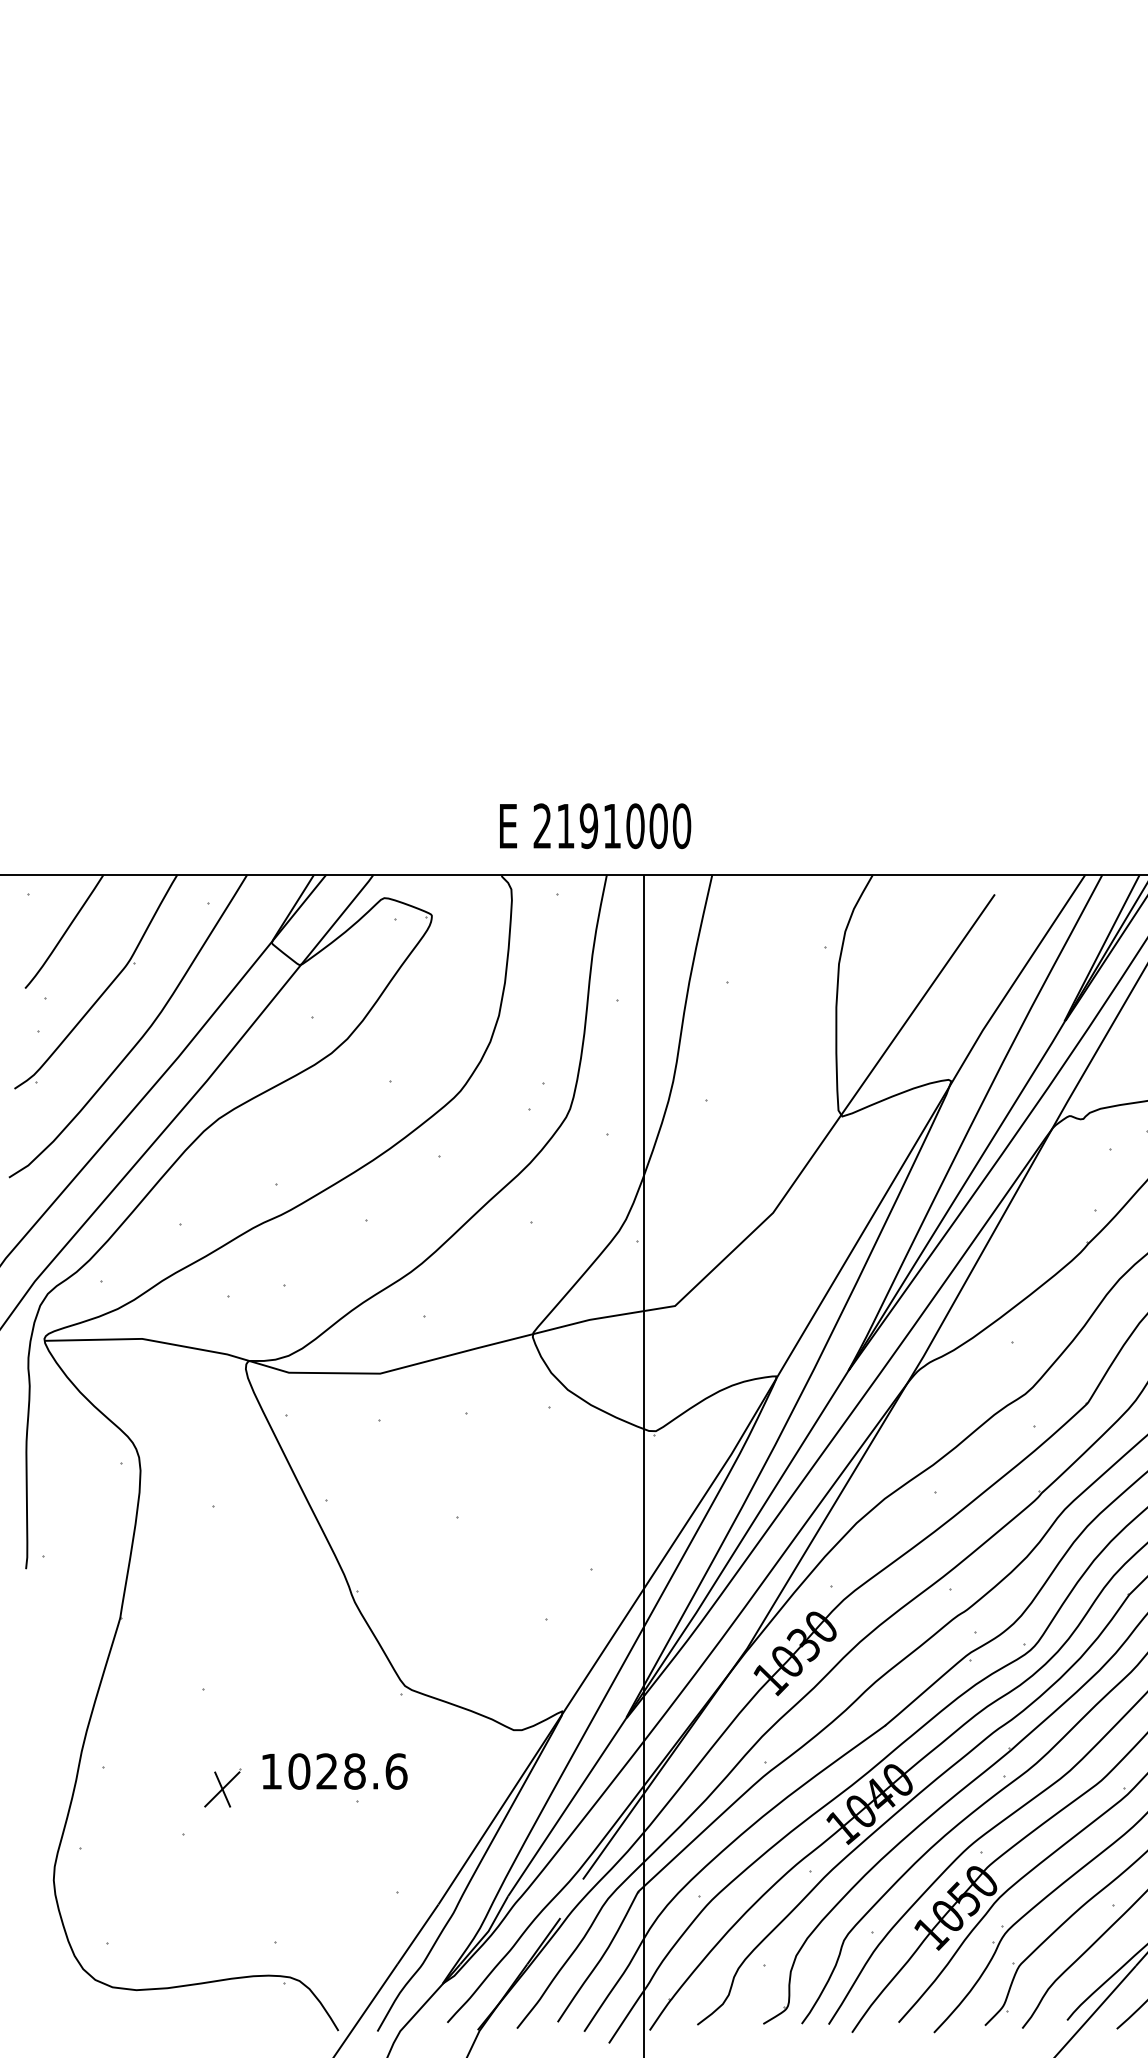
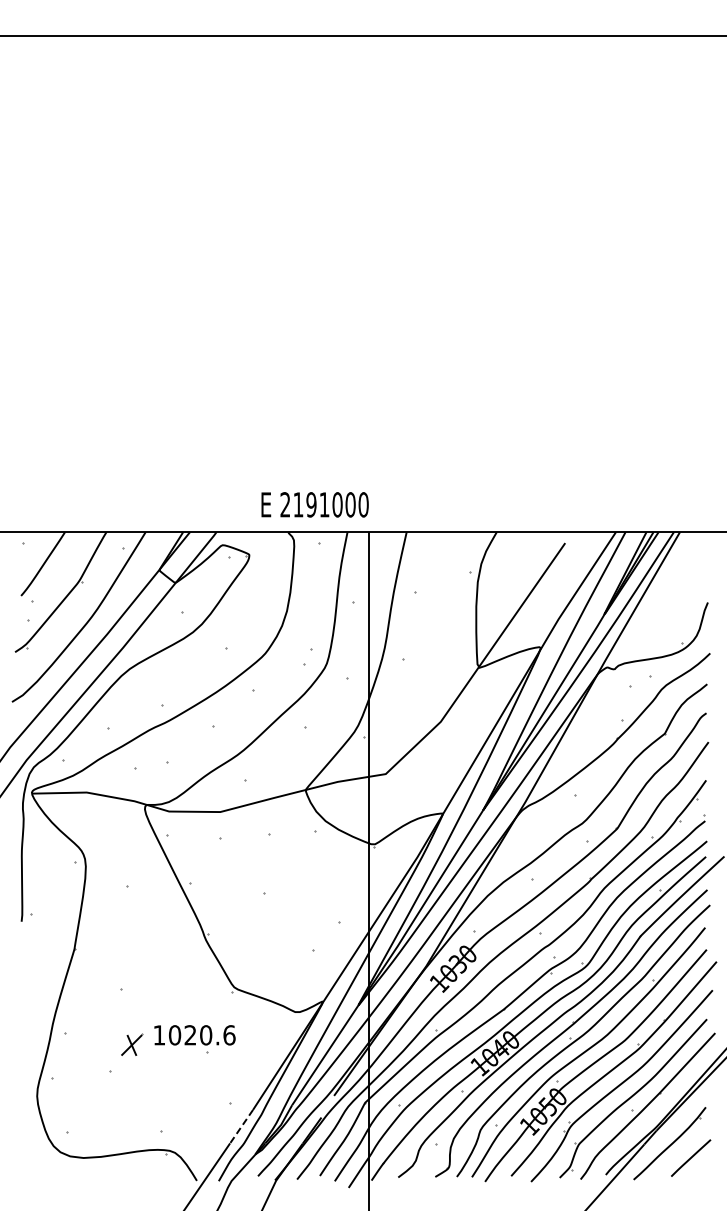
text: (594, 825) -> (314, 504), moved
text: (355, 1771) -> (206, 1035), 1028.6 -> 1020.6
line: (417, 1935) -> (241, 1127), solid -> dashed

